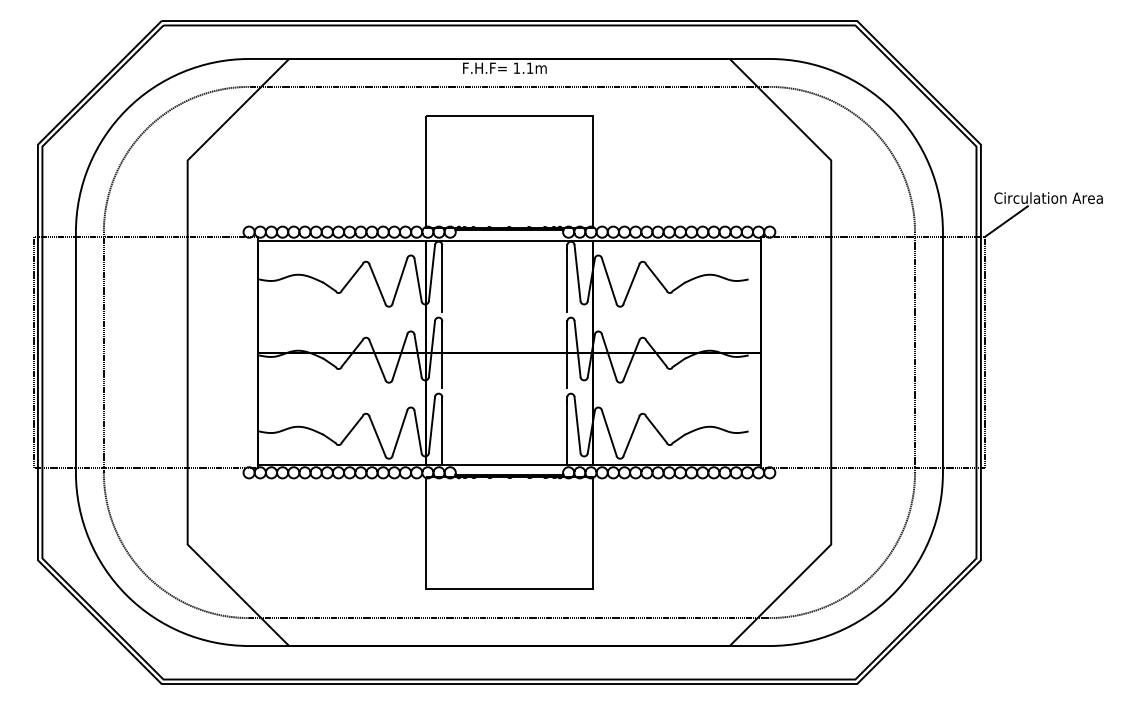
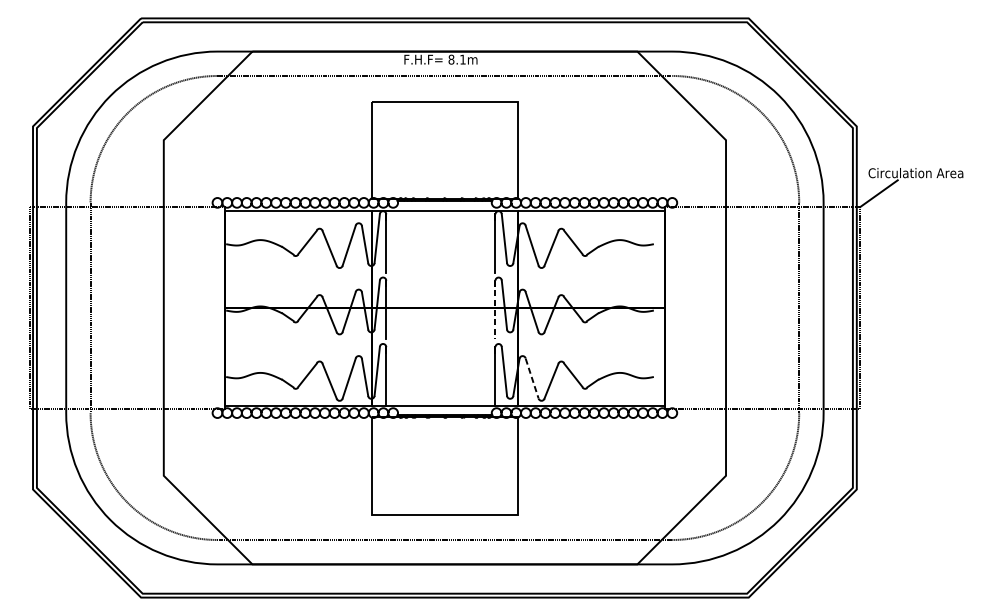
text: (516, 67) -> (451, 59), 1.1m -> 8.1m
line: (567, 354) -> (495, 309), solid -> dashed
line: (609, 433) -> (532, 378), solid -> dashed

